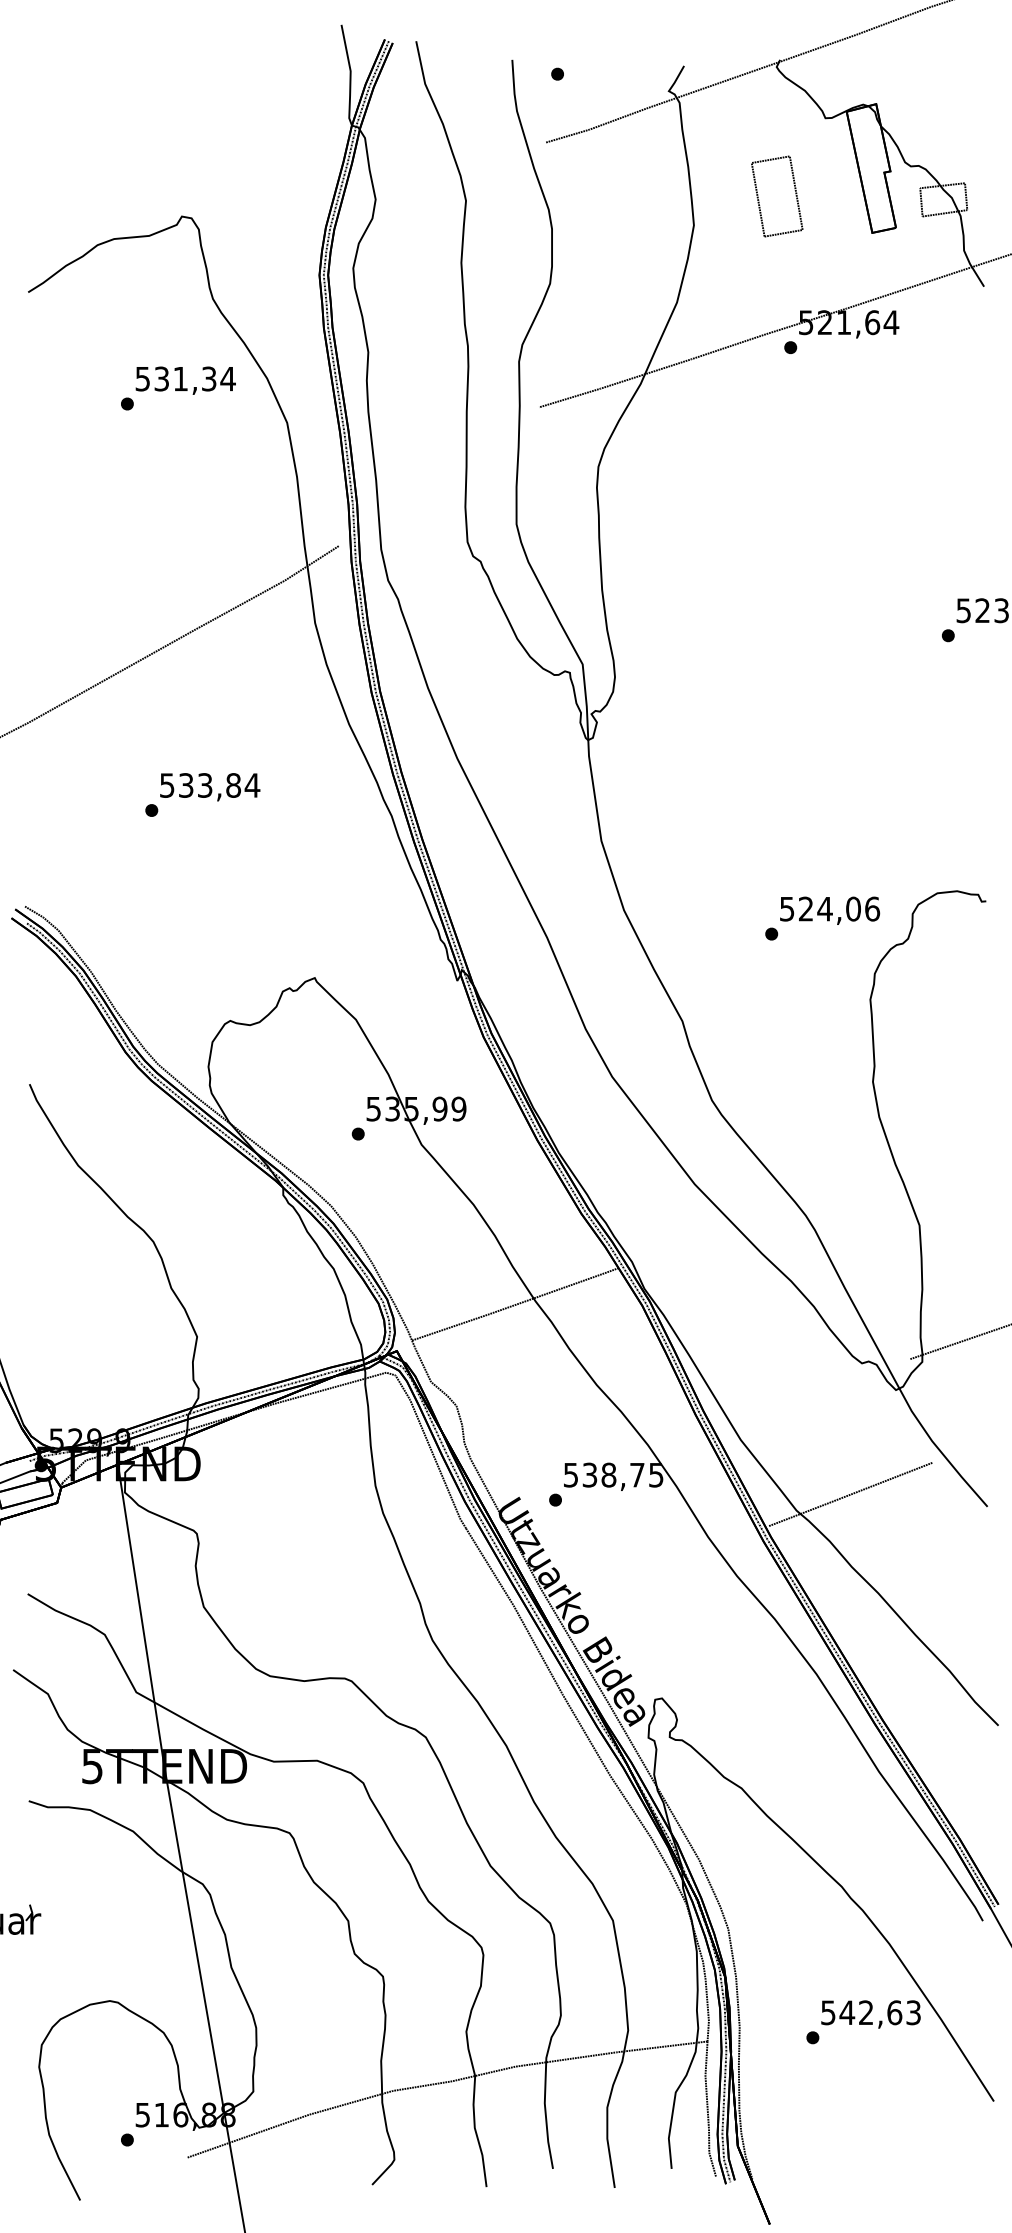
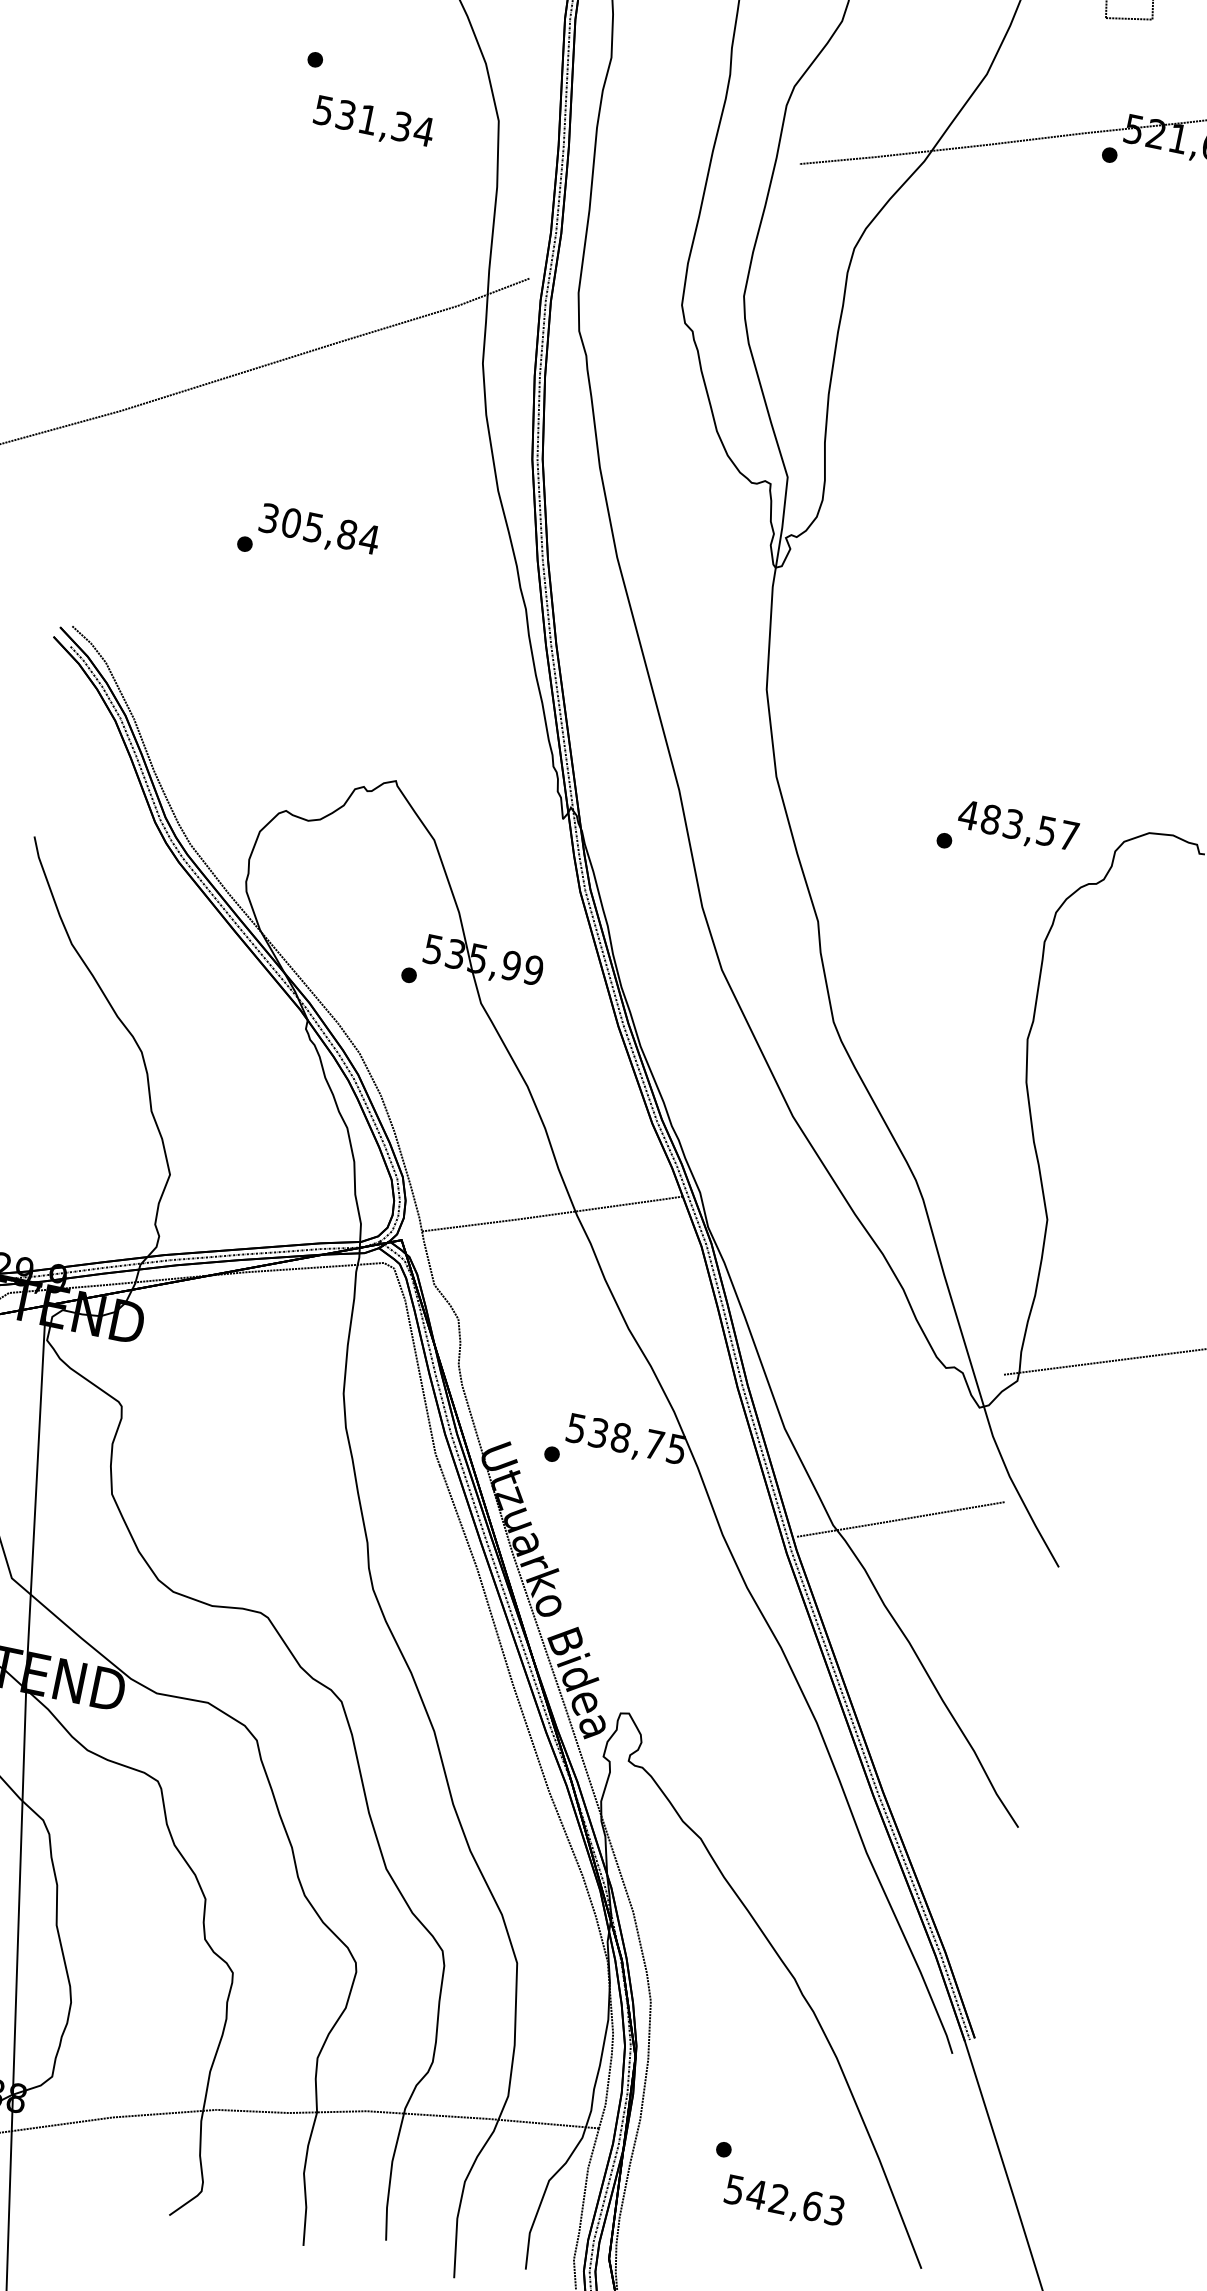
text: (185, 380) -> (373, 122), moved
text: (186, 785) -> (291, 523), 533,84 -> 305,84
text: (829, 908) -> (1018, 824), 524,06 -> 483,57
text: (870, 2014) -> (783, 2202), moved

